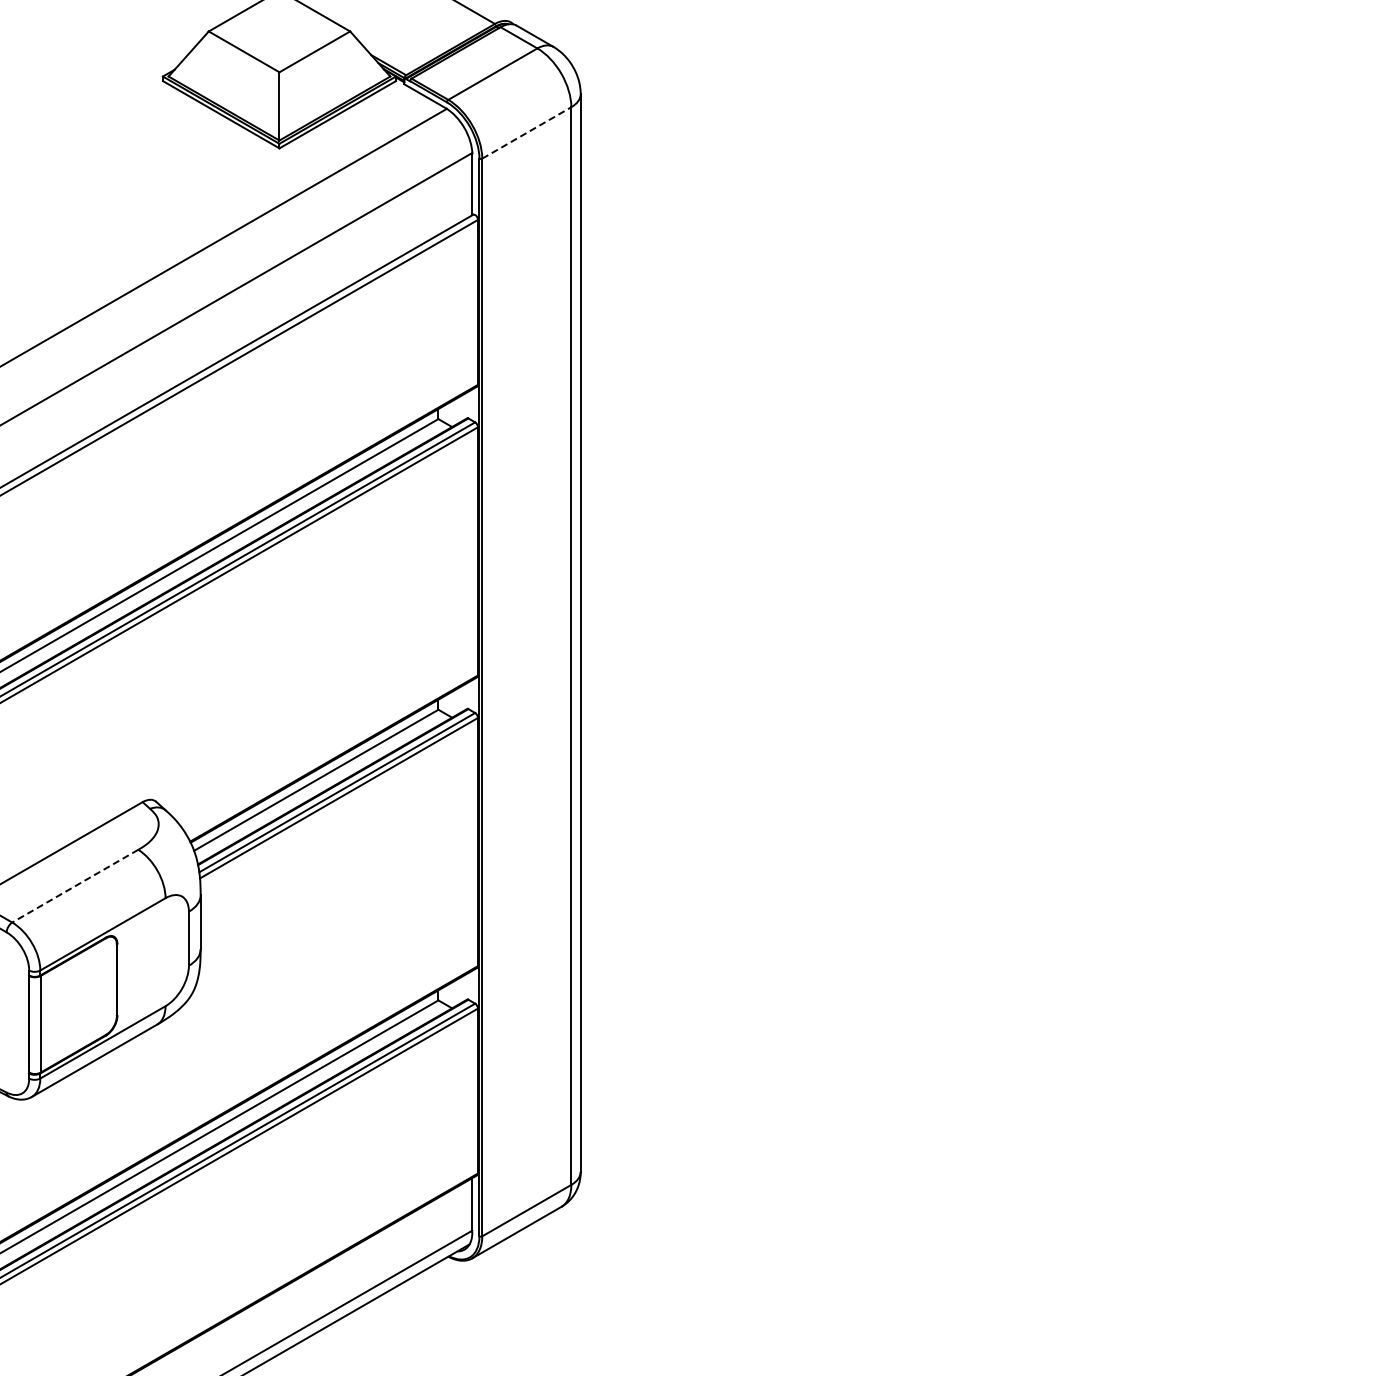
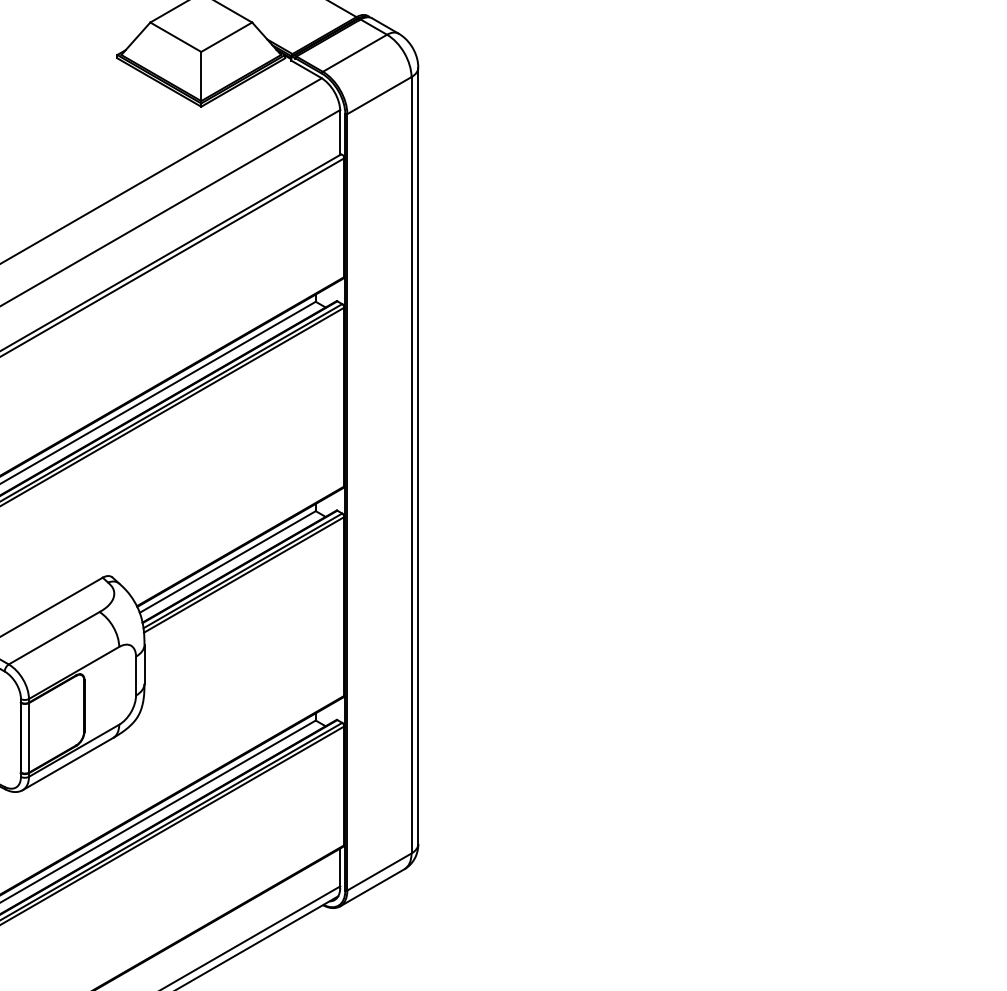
line: (527, 132) -> (379, 95), dashed -> solid
line: (75, 886) -> (54, 638), dashed -> solid

